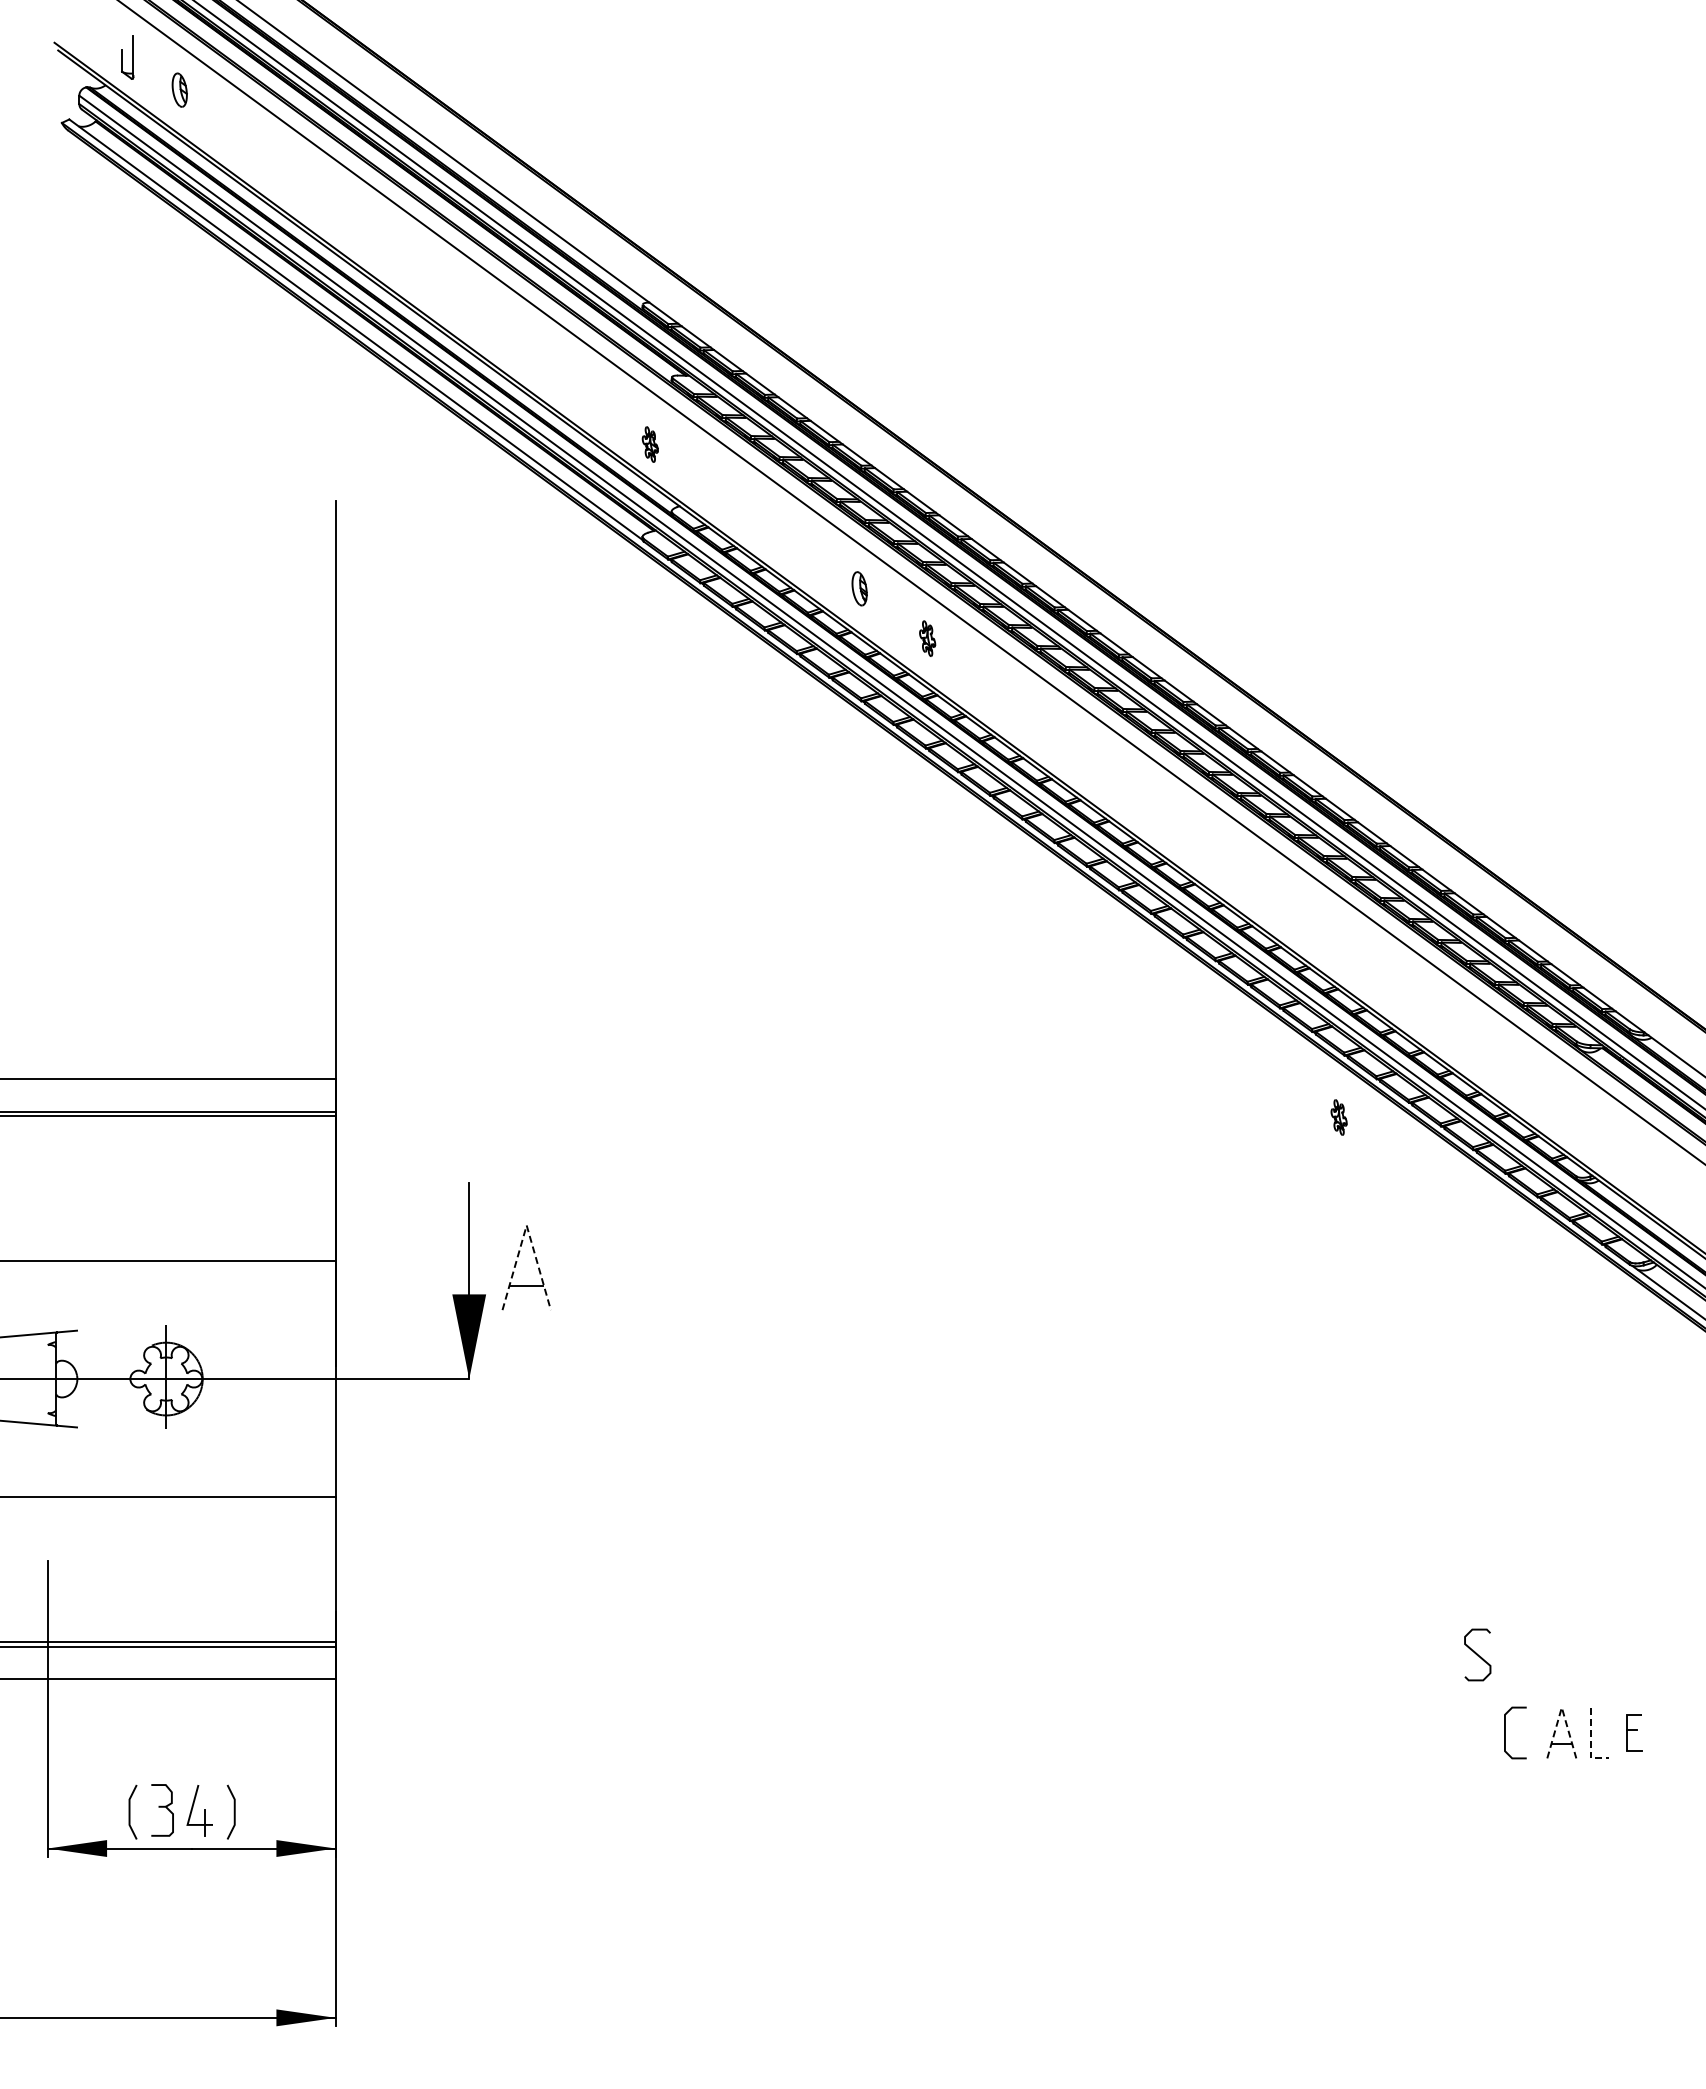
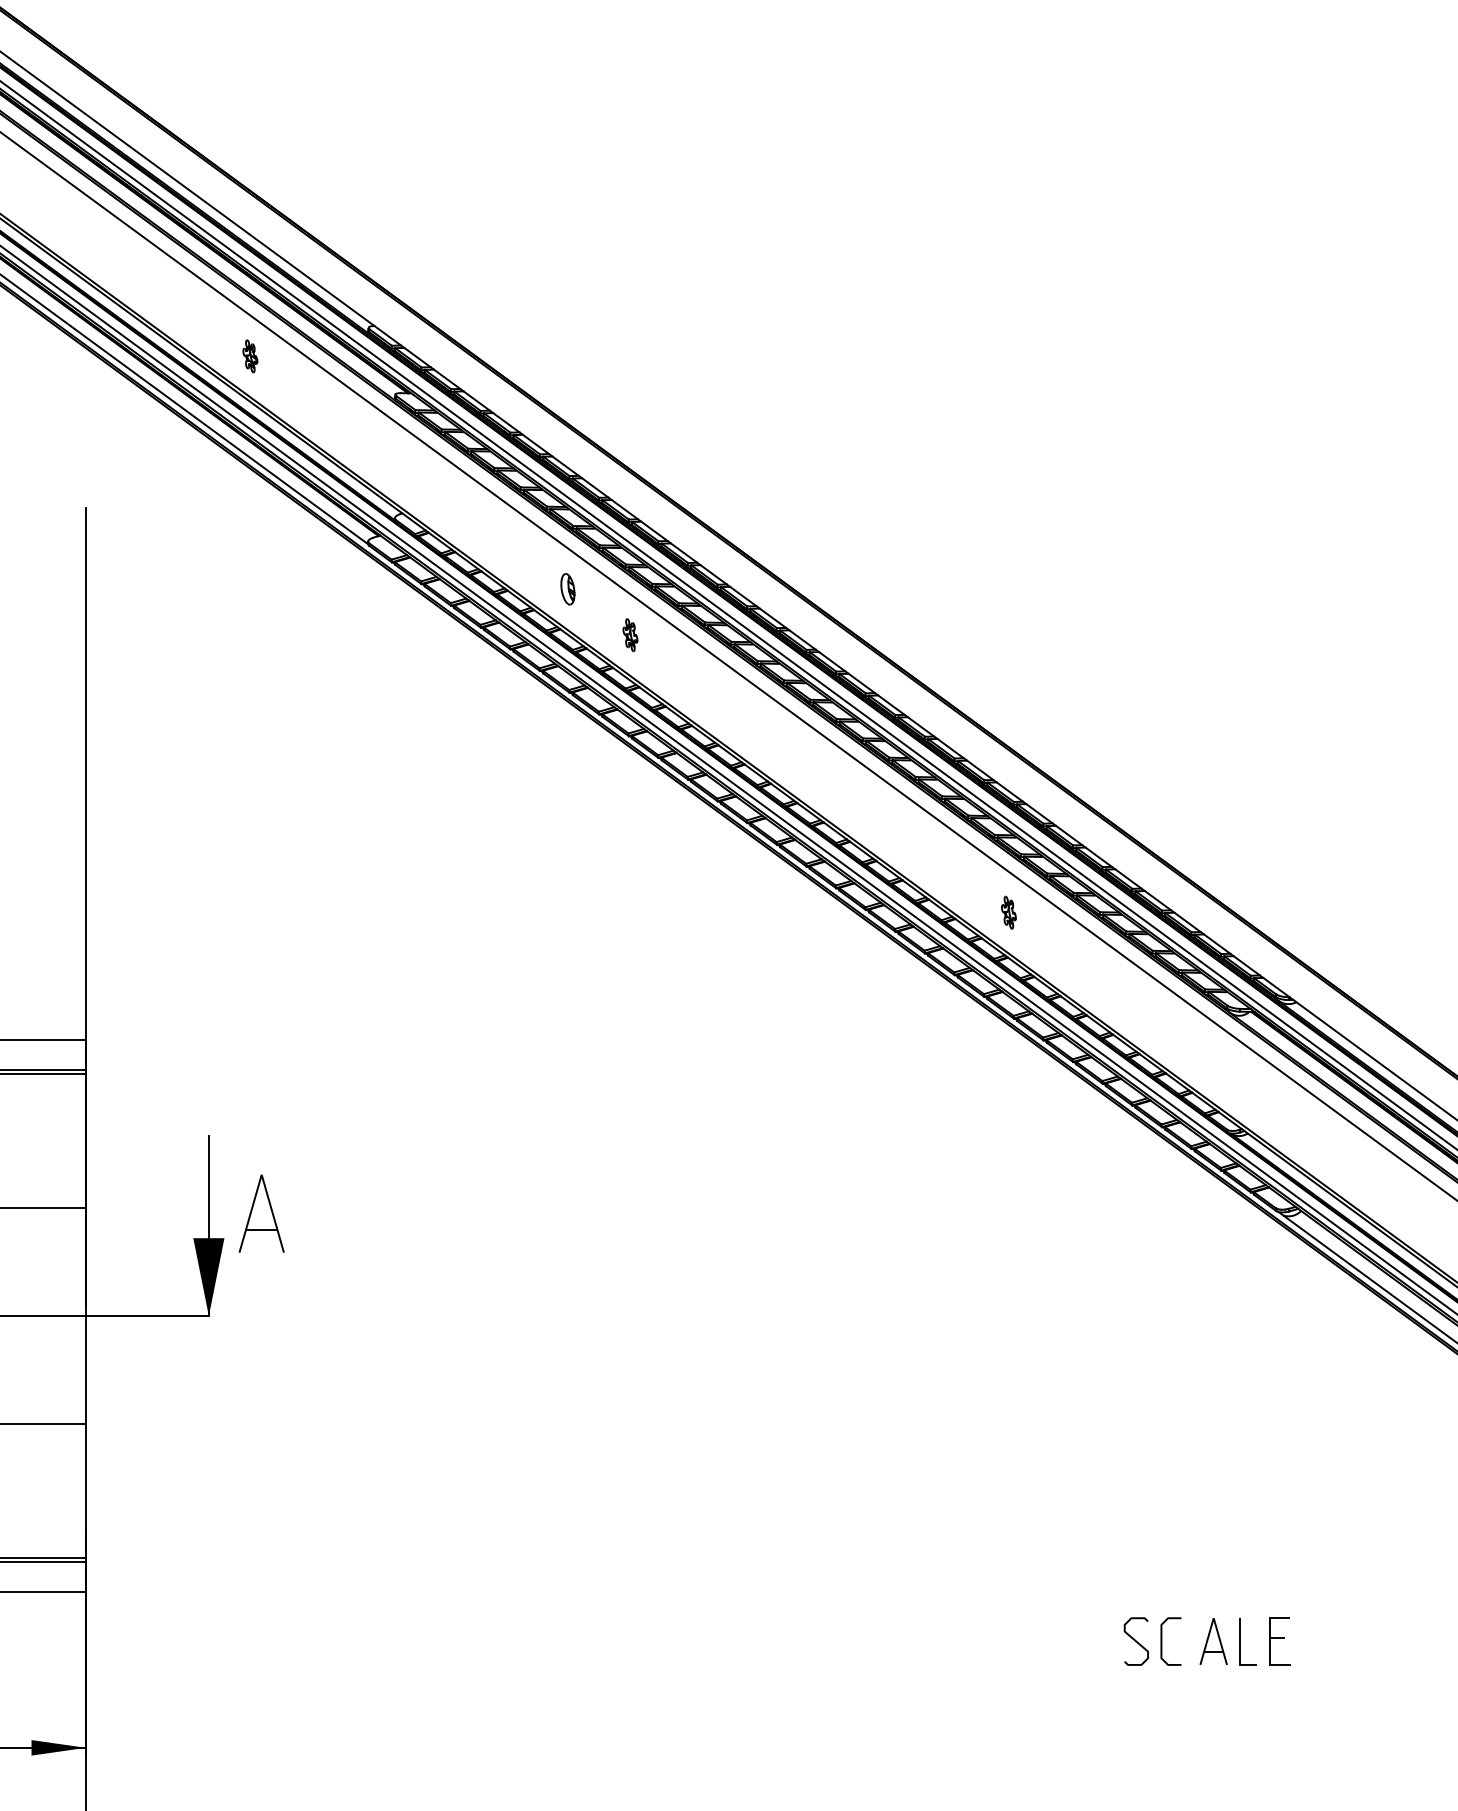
part: (649, 444) -> (249, 356), moved
part: (1338, 1117) -> (1008, 912), moved
line: (526, 1225) -> (261, 1174), dashed -> solid
curve: (1477, 1654) -> (1136, 1641), moved
line: (1561, 1707) -> (1213, 1618), dashed -> solid
part: (1634, 1732) -> (1280, 1641), size x1.43
line: (1590, 1743) -> (1240, 1651), dashed -> solid

